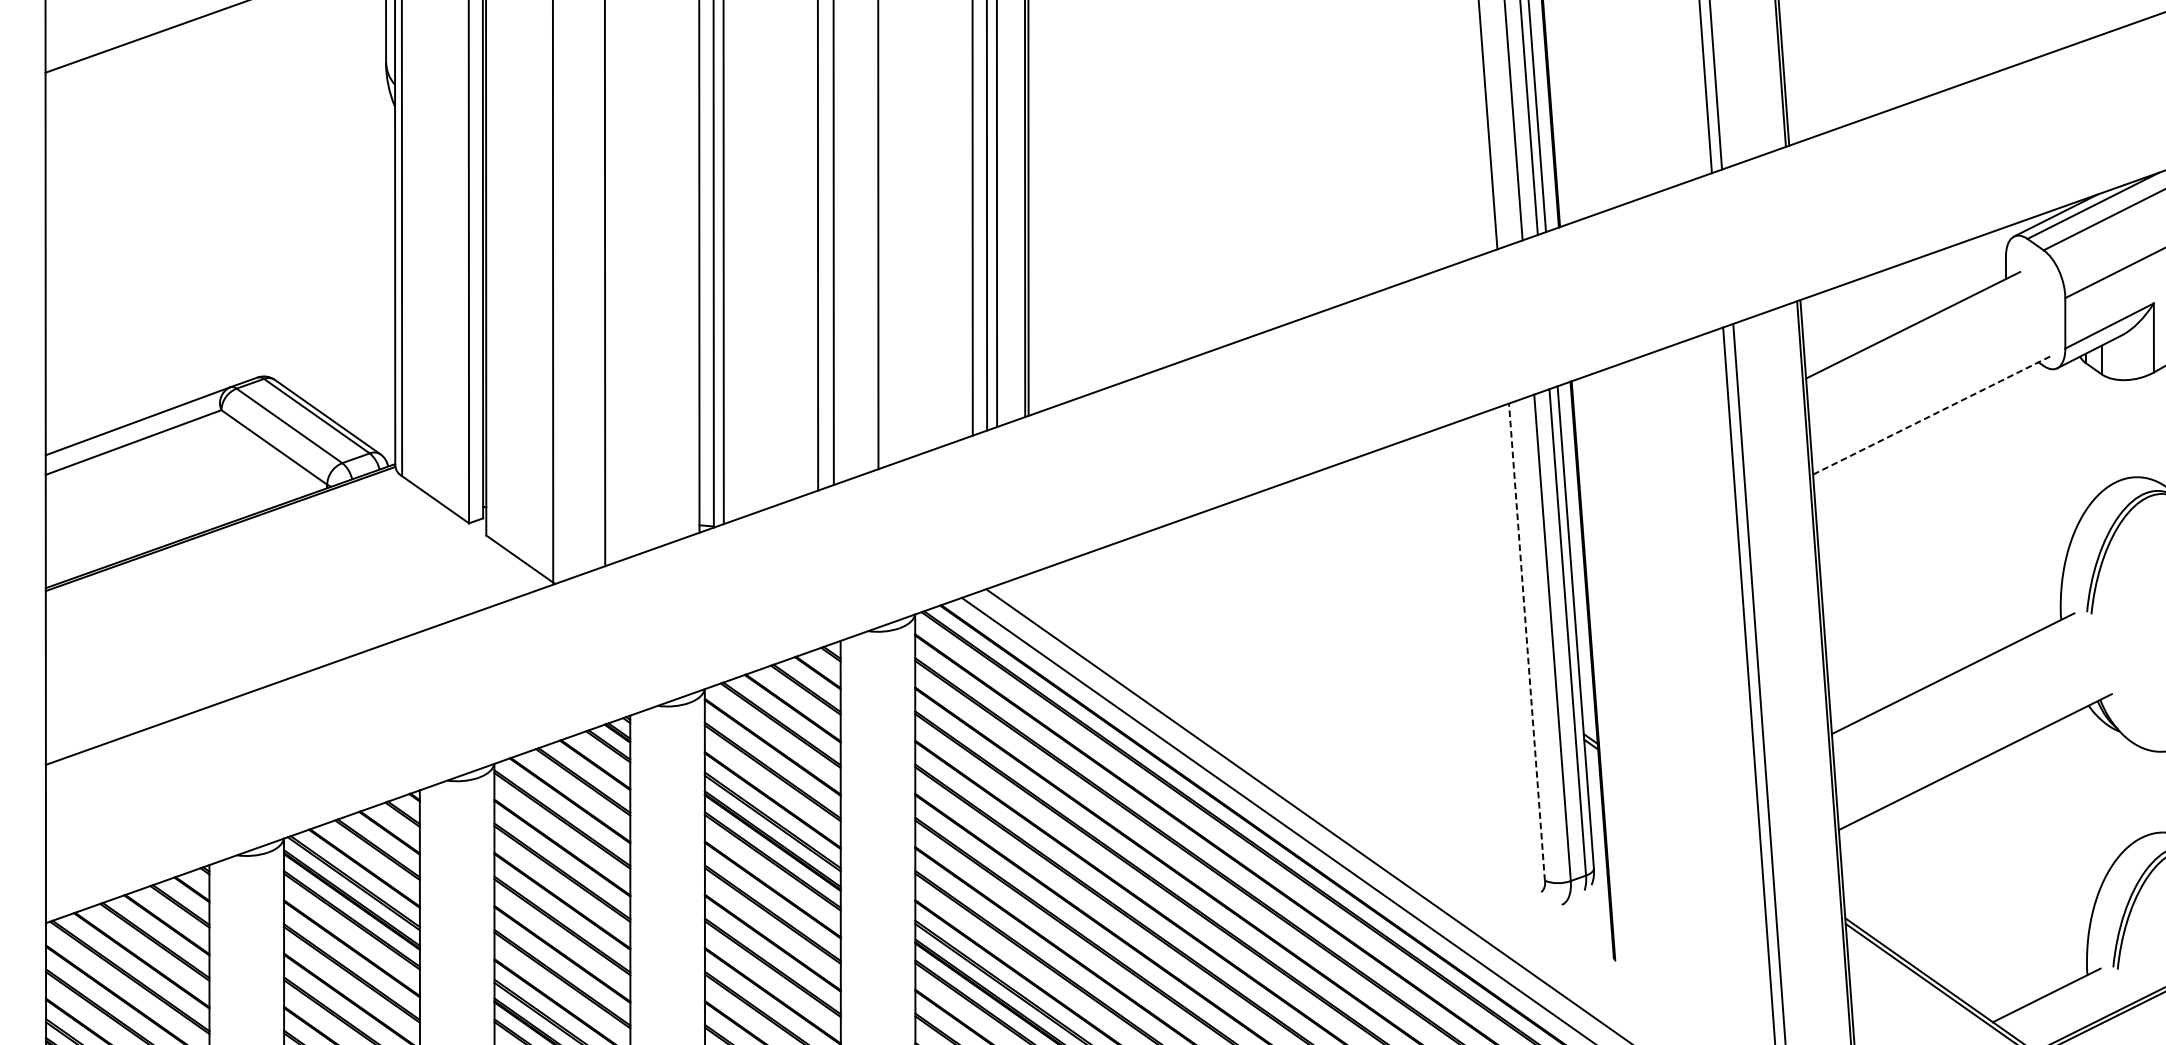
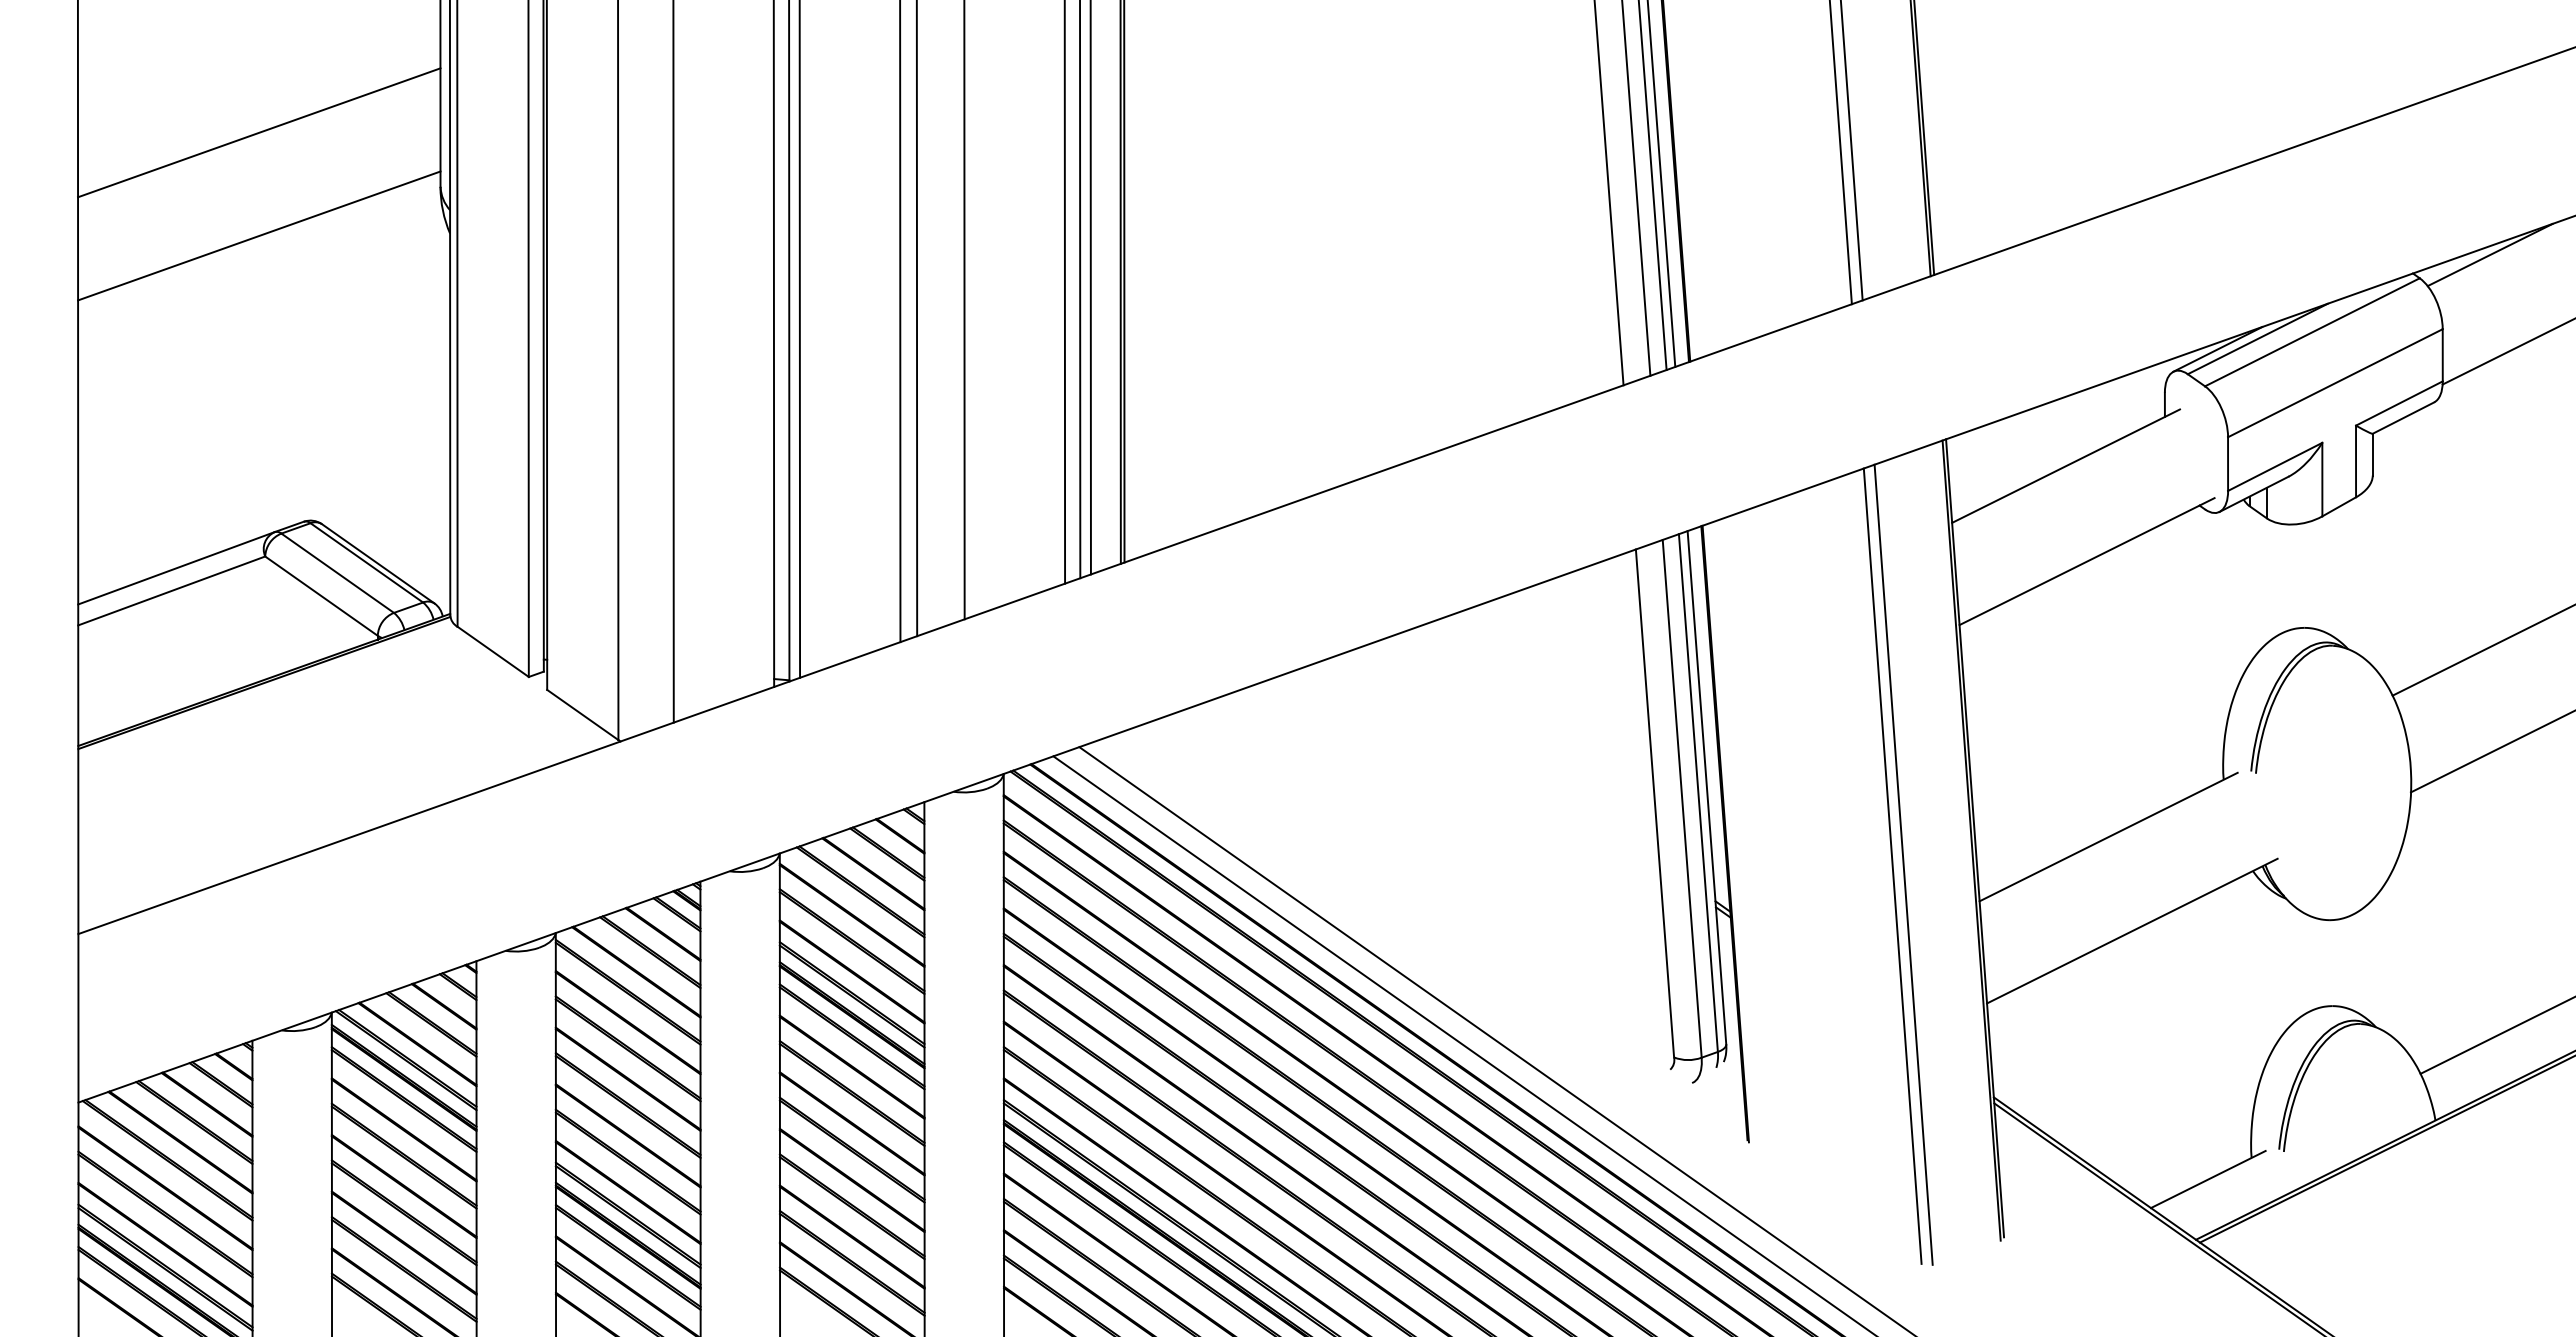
line: (216, 108) -> (259, 235), added
line: (1933, 414) -> (2087, 561), dashed -> solid
line: (1526, 642) -> (1654, 803), dashed -> solid

